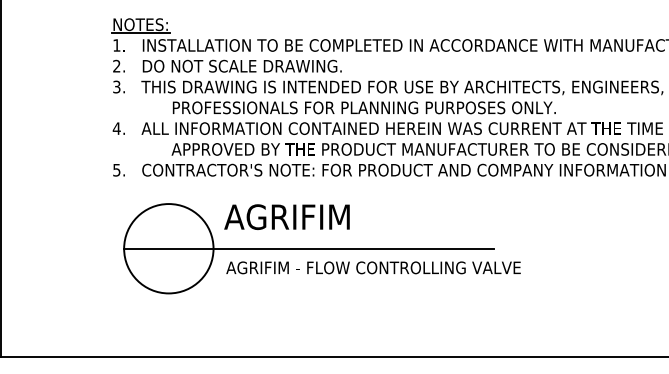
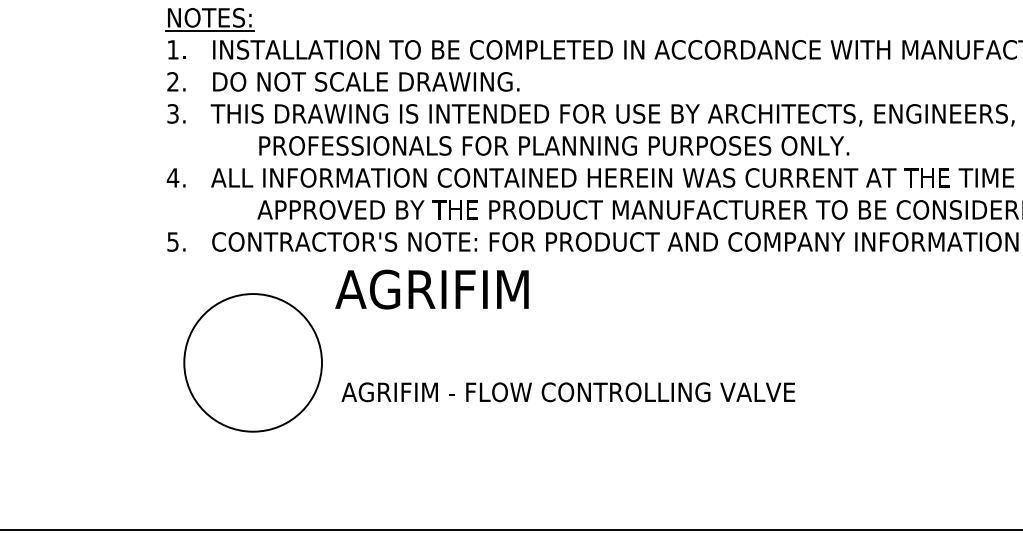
text: (286, 216) -> (431, 288), moved
line: (308, 248) -> (468, 362), removed

